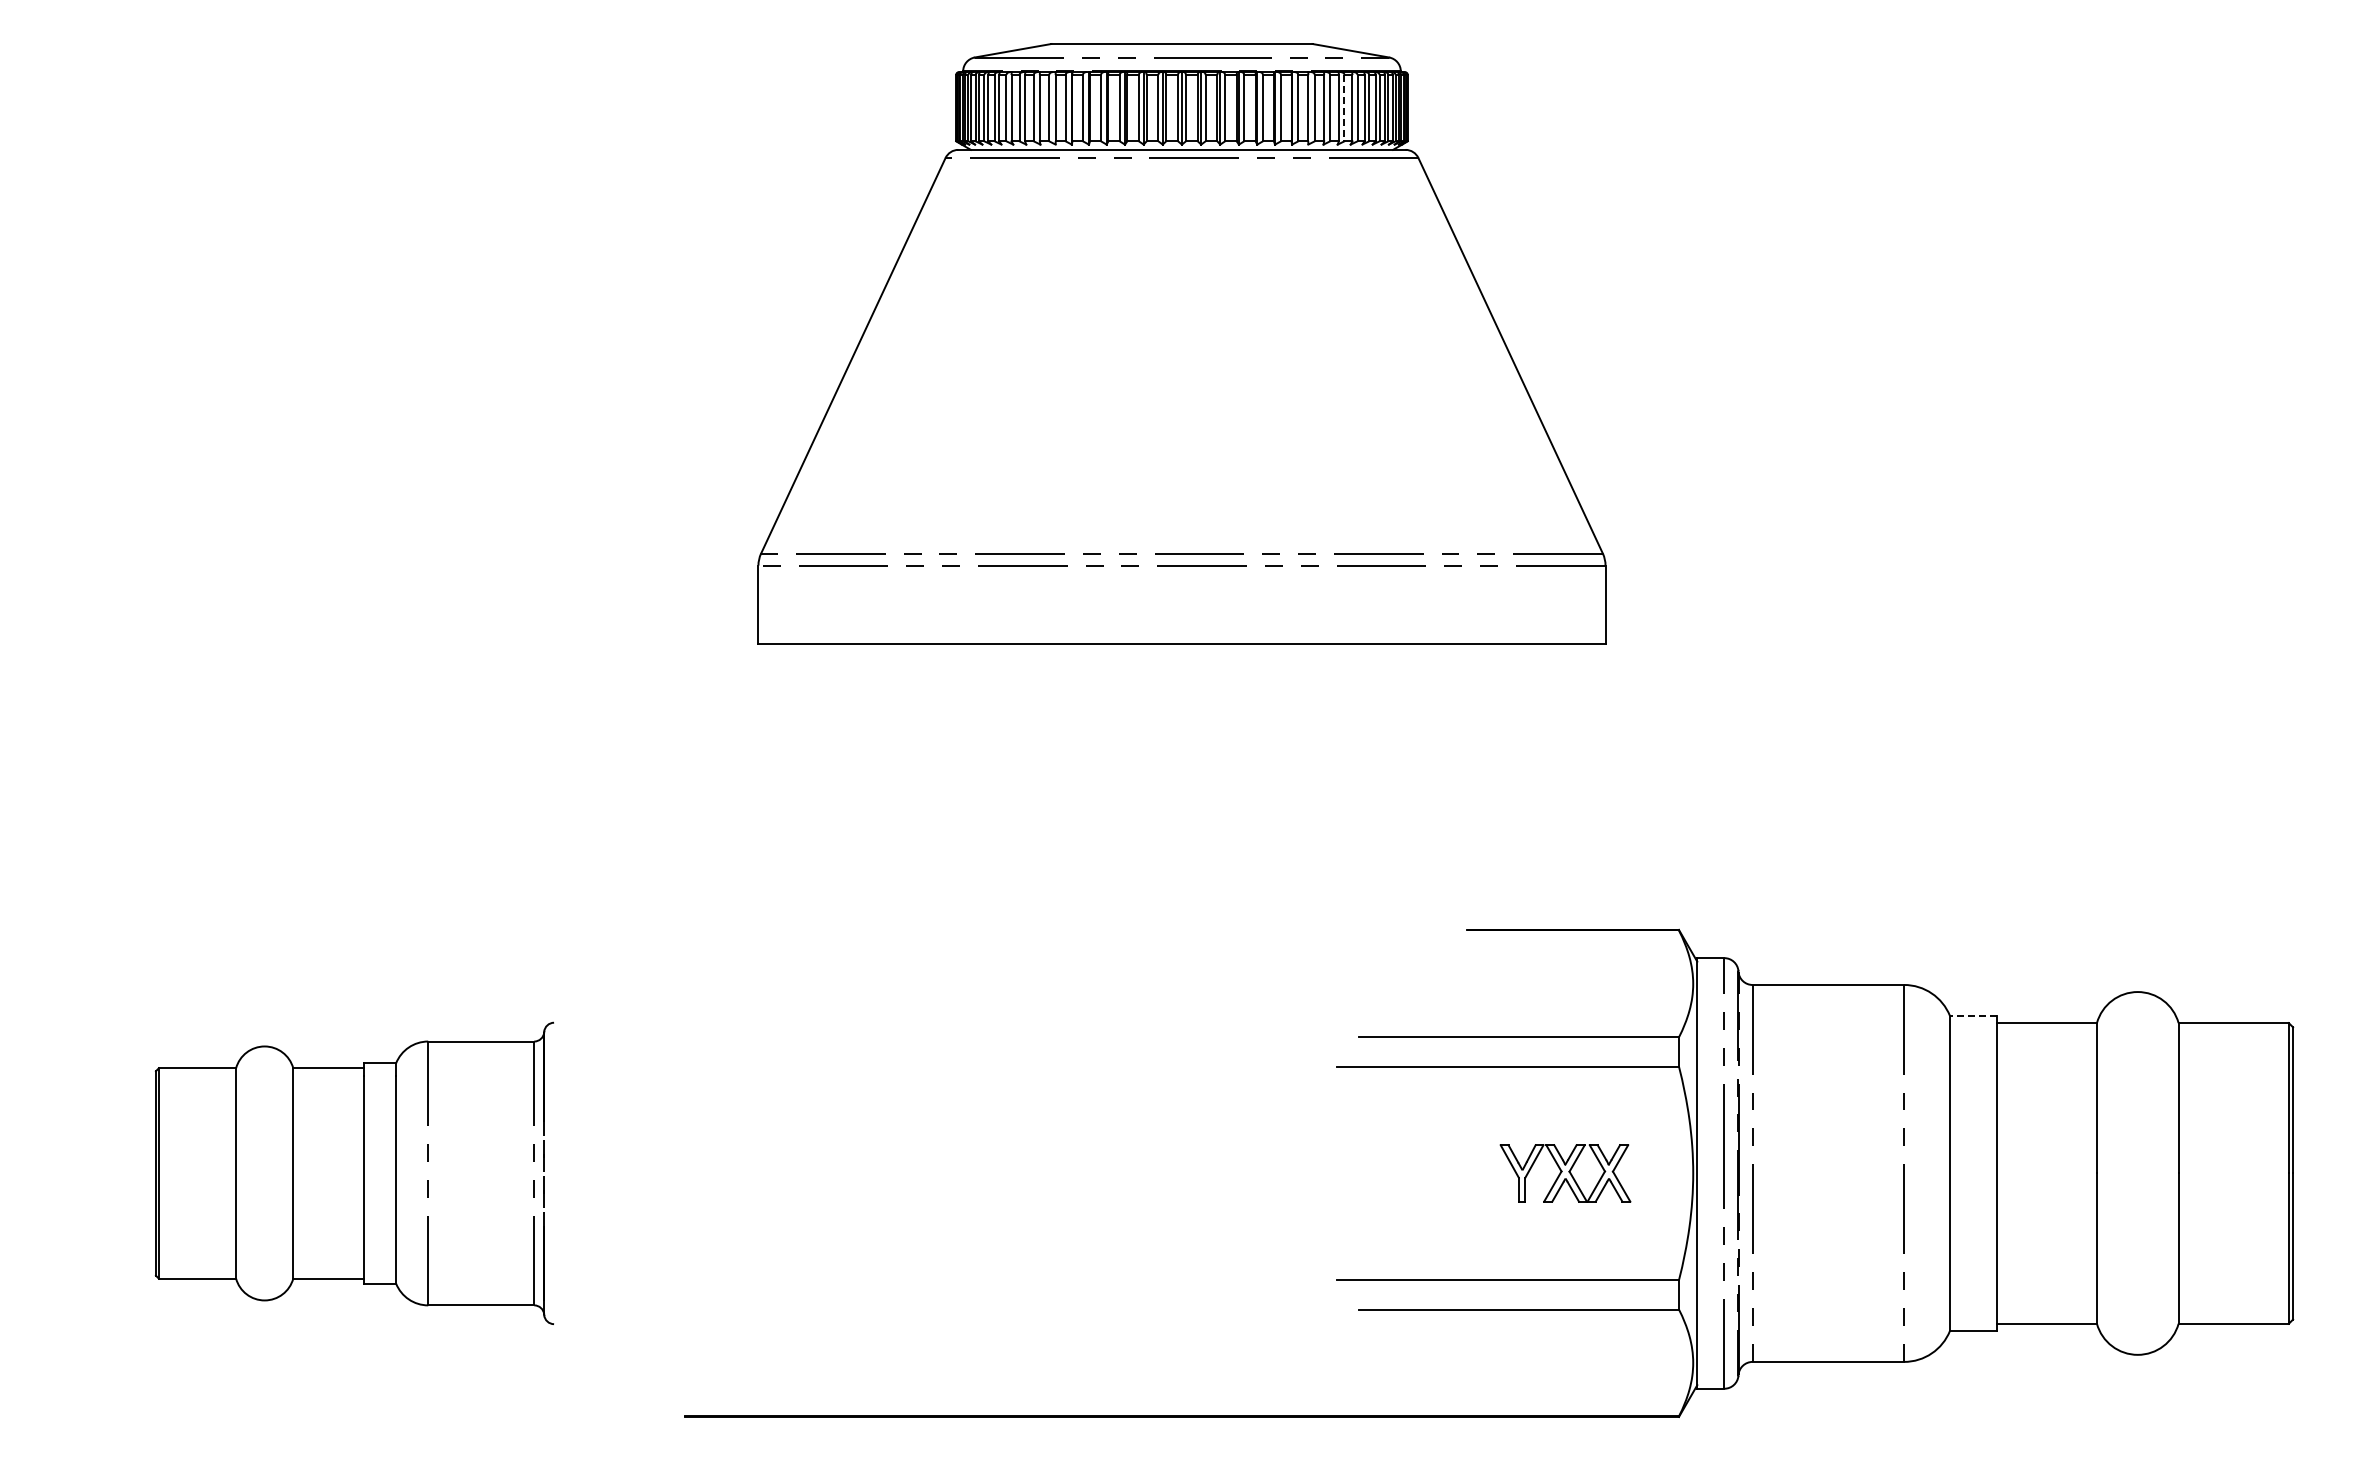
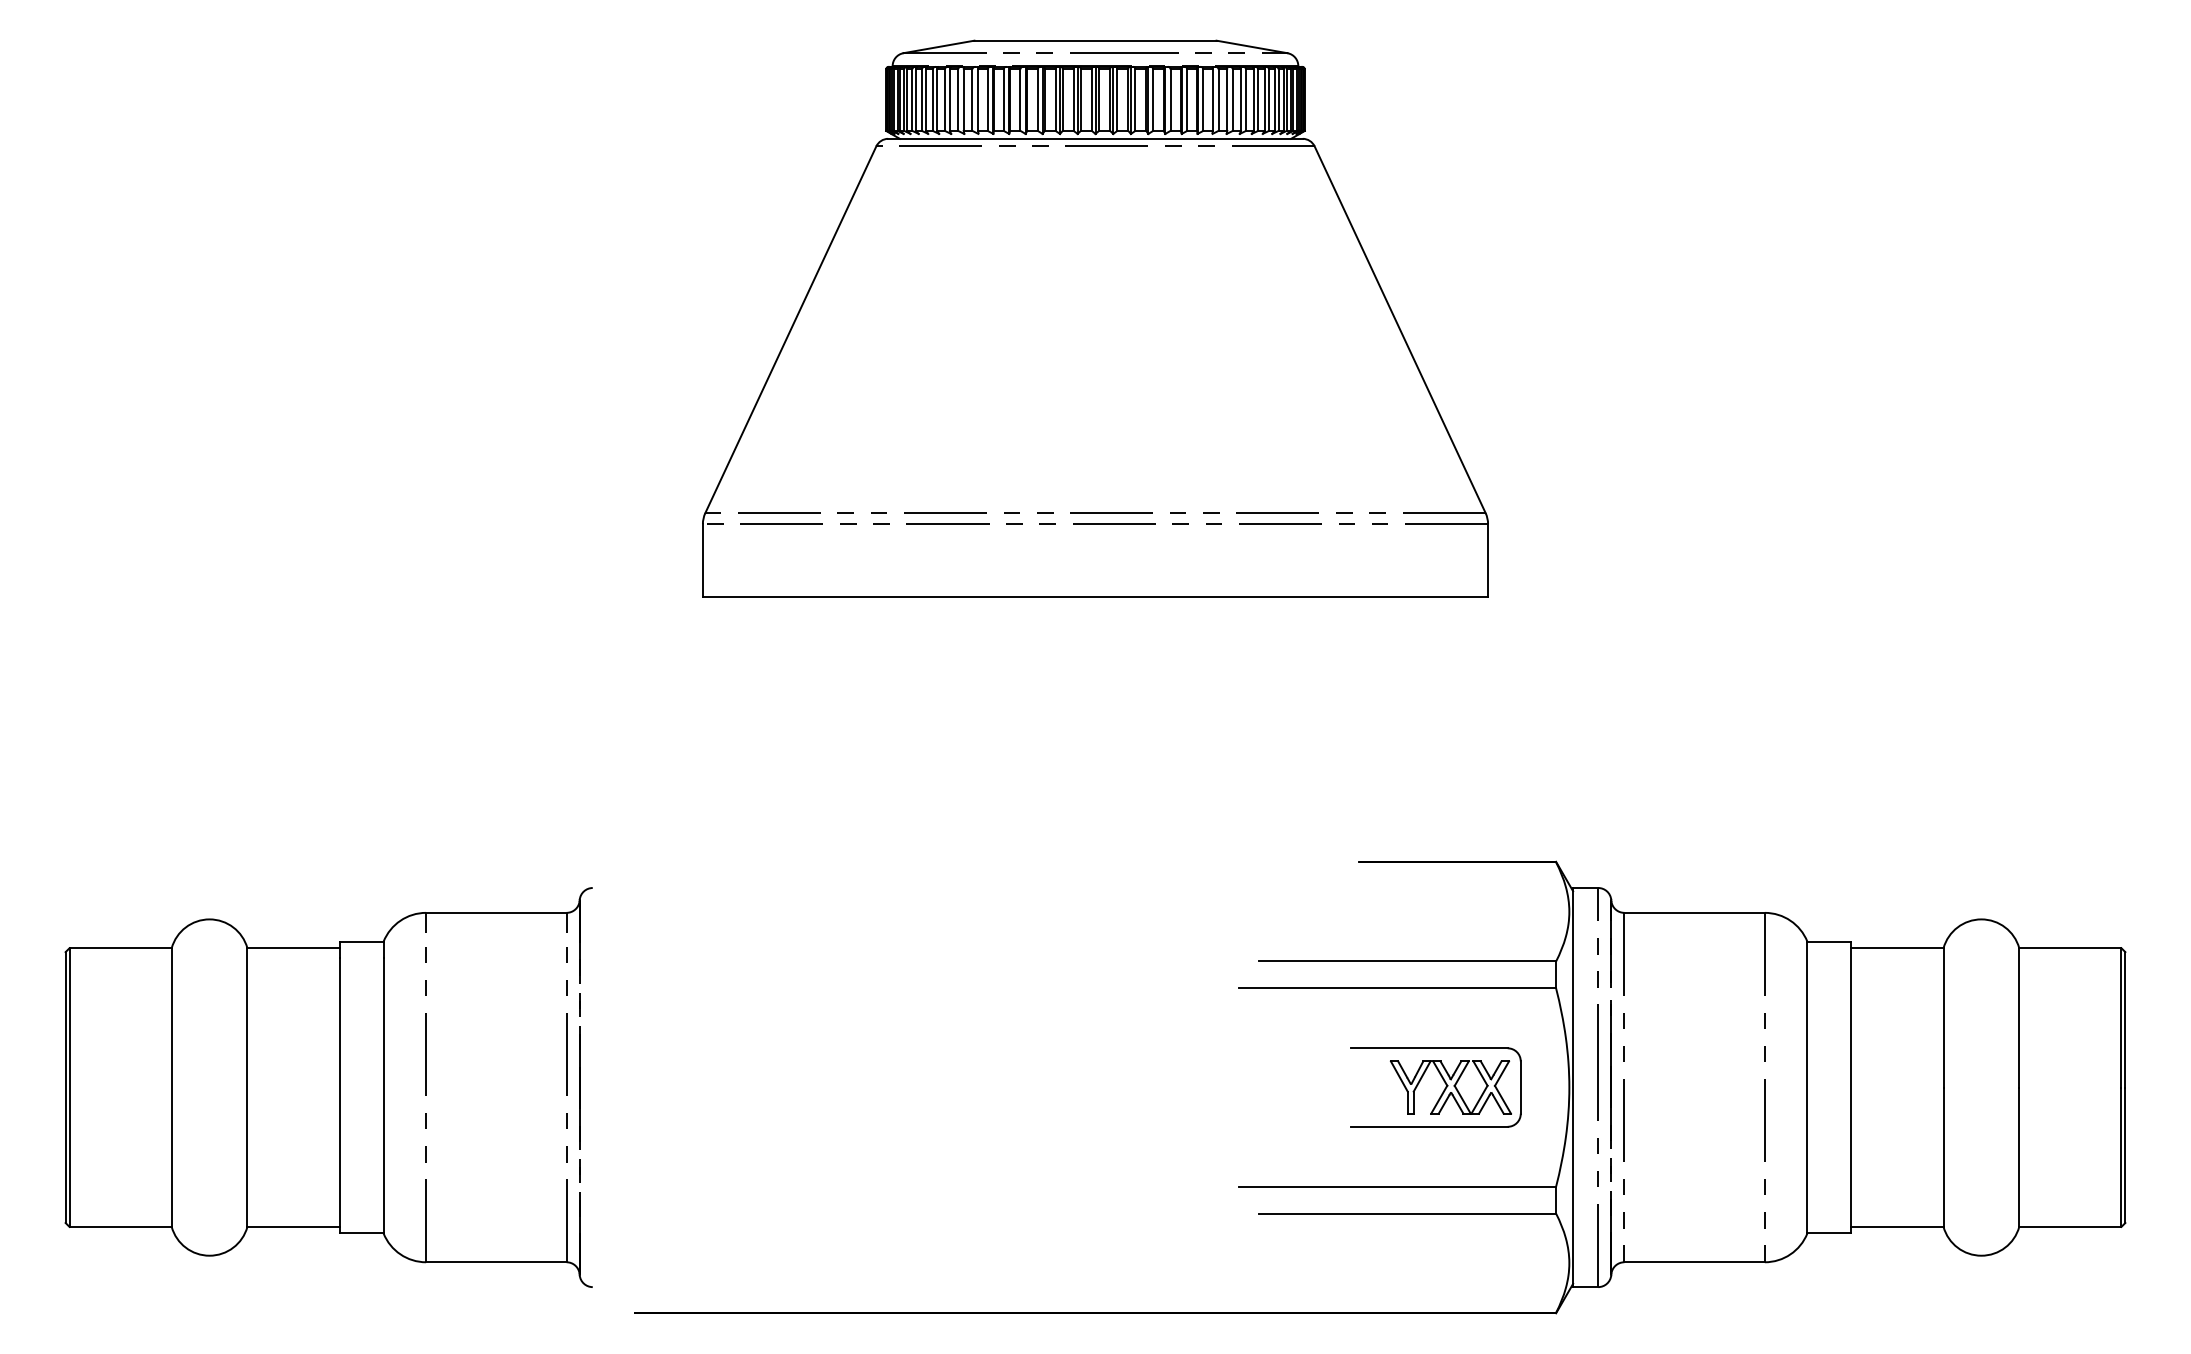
line: (1344, 108) -> (1246, 100), dashed -> solid
line: (1972, 1016) -> (1828, 942), dashed -> solid
part: (1548, 1131) -> (1435, 1048), added
part: (354, 1173) -> (328, 1087), size x1.43

